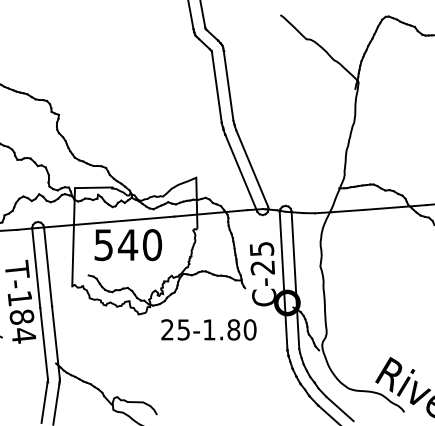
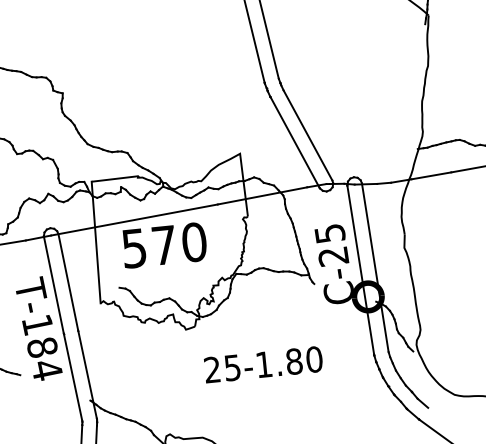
text: (128, 244) -> (164, 244), 540 -> 570
text: (208, 329) -> (262, 364), moved
line: (339, 408) -> (445, 420), removed

